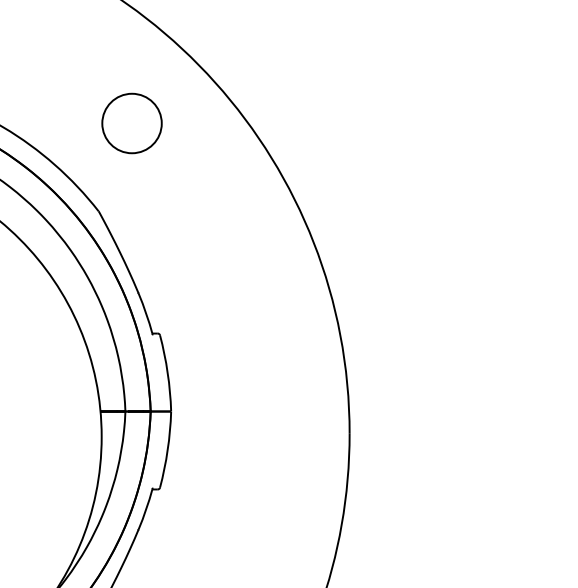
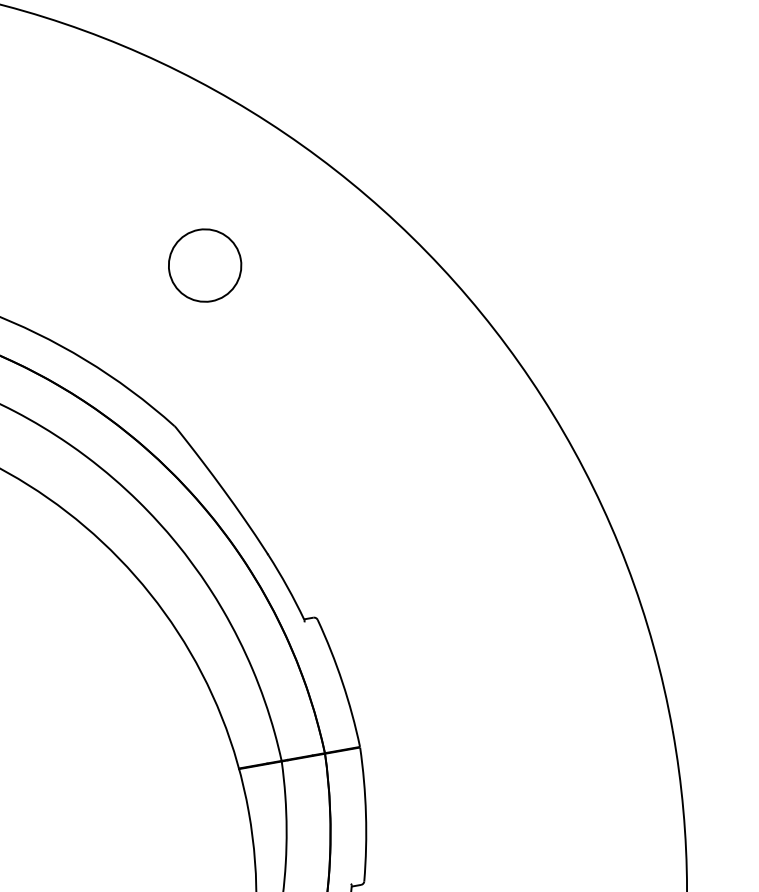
circle: (131, 123) -> (204, 265), size x0.7

